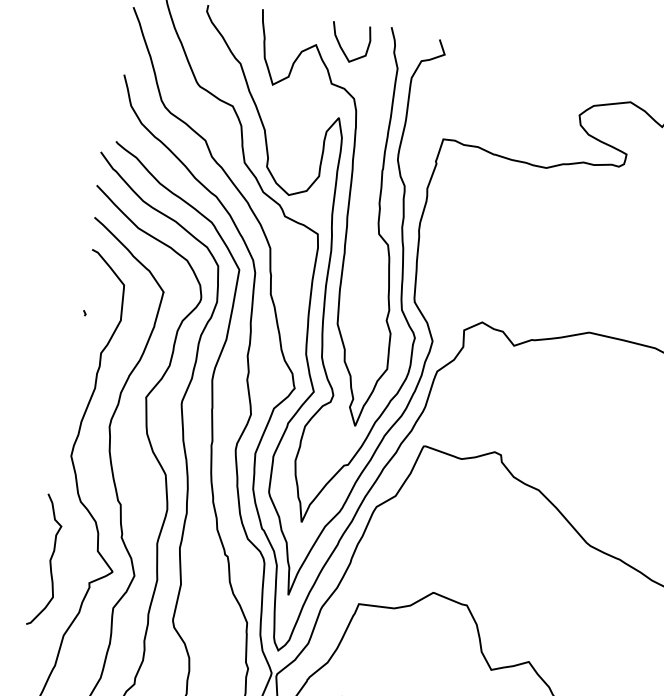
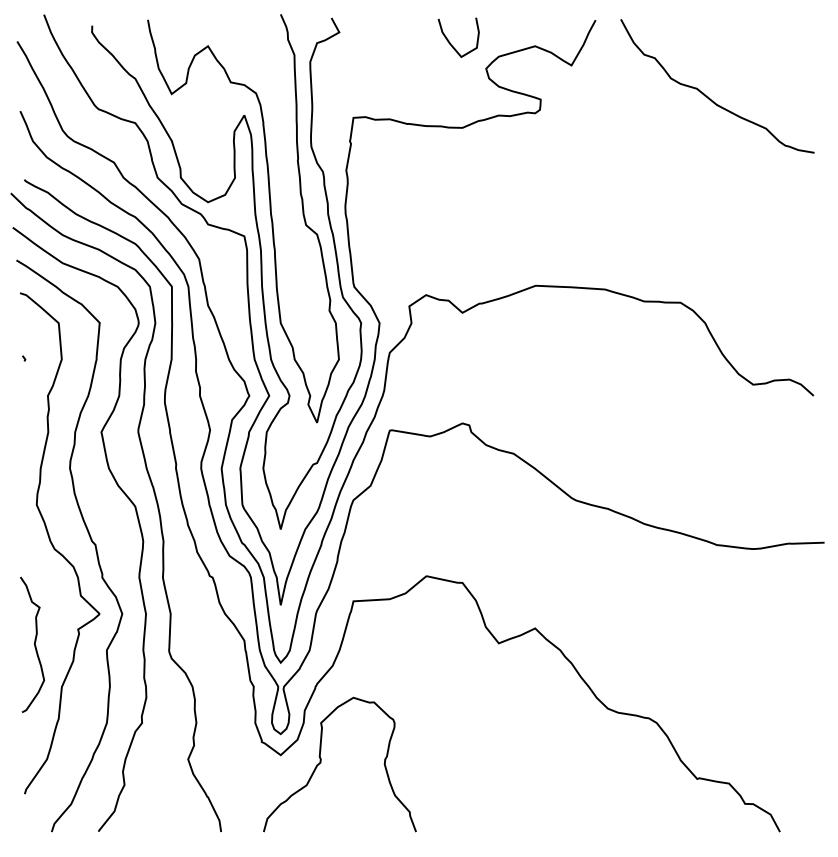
curve: (342, 47) -> (451, 43), moved
curve: (49, 561) -> (34, 644), moved

